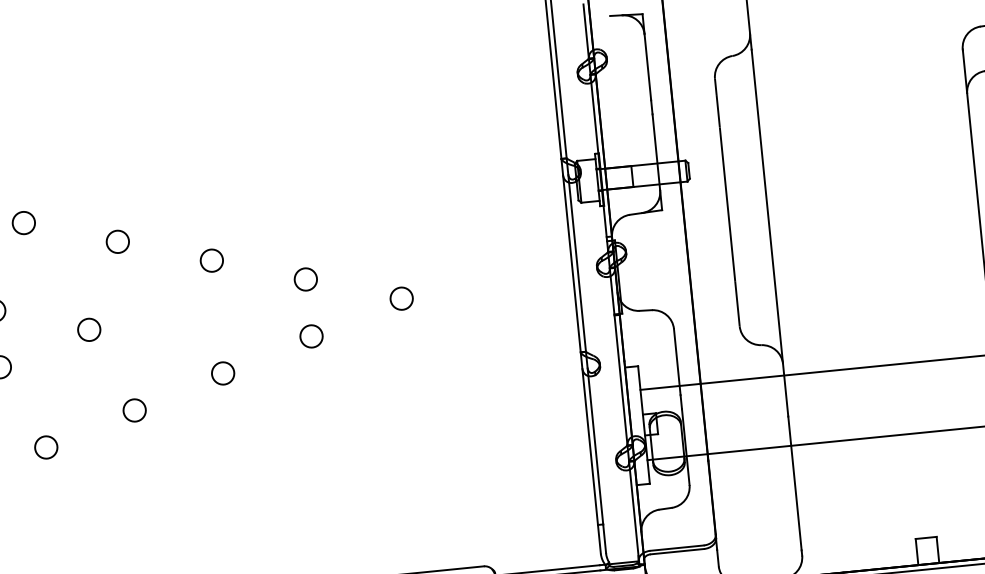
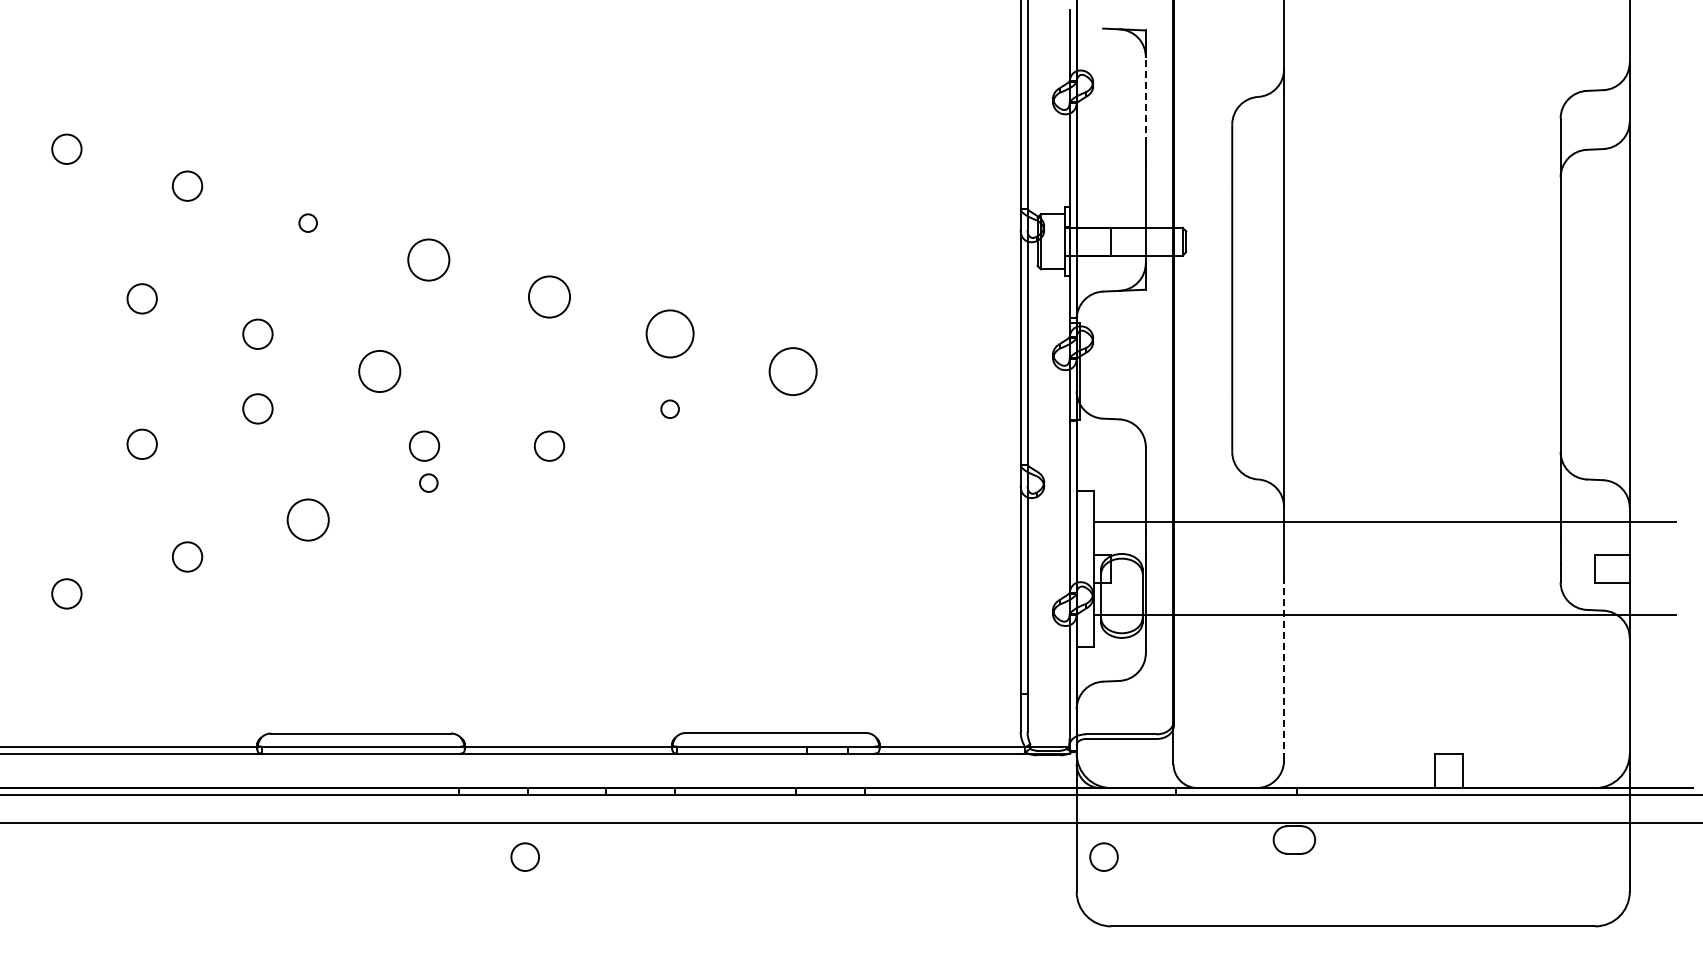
line: (647, 67) -> (1145, 100), solid -> dashed
circle: (23, 222) -> (307, 222), size x0.6
circle: (117, 241) -> (428, 259), size x1.4
circle: (211, 260) -> (549, 296), size x1.4
circle: (305, 279) -> (669, 333), size x1.6
circle: (401, 298) -> (792, 371), size x1.6
circle: (89, 329) -> (379, 371), size x1.4
circle: (311, 335) -> (669, 408), size x0.6
circle: (128, 382) -> (424, 445), added
circle: (134, 410) -> (428, 482), size x0.6
circle: (45, 447) -> (307, 519), size x1.4
line: (795, 483) -> (1284, 665), solid -> dashed

